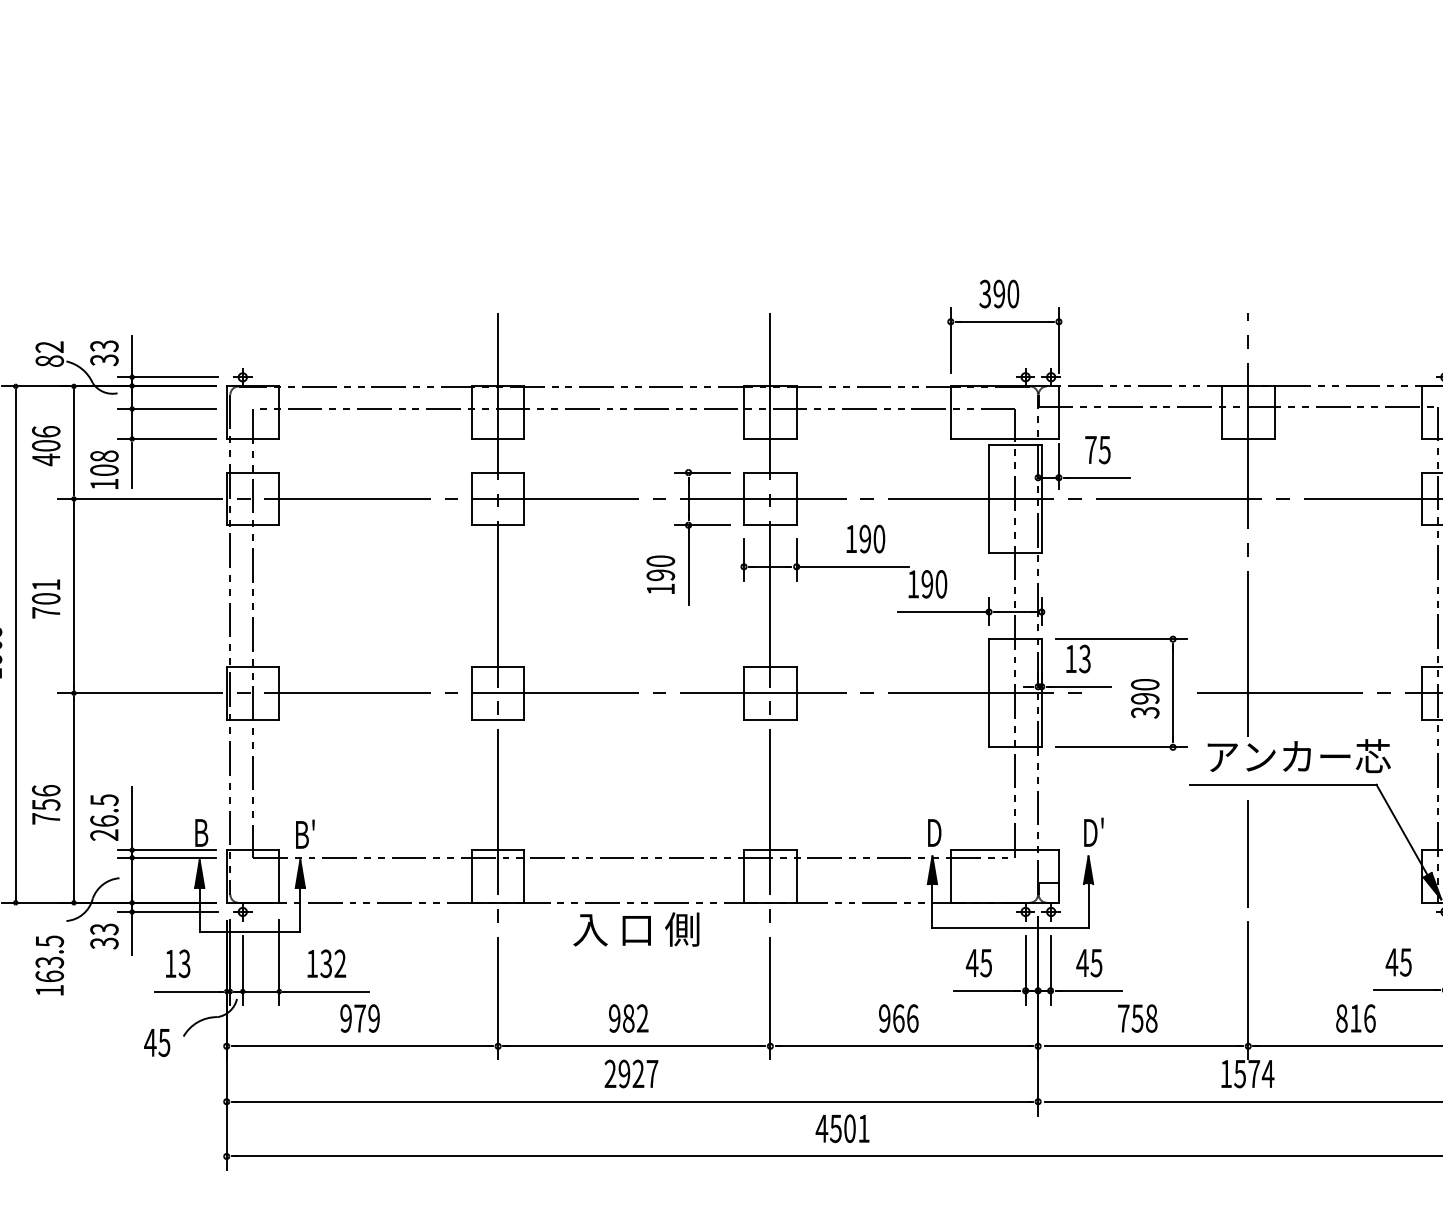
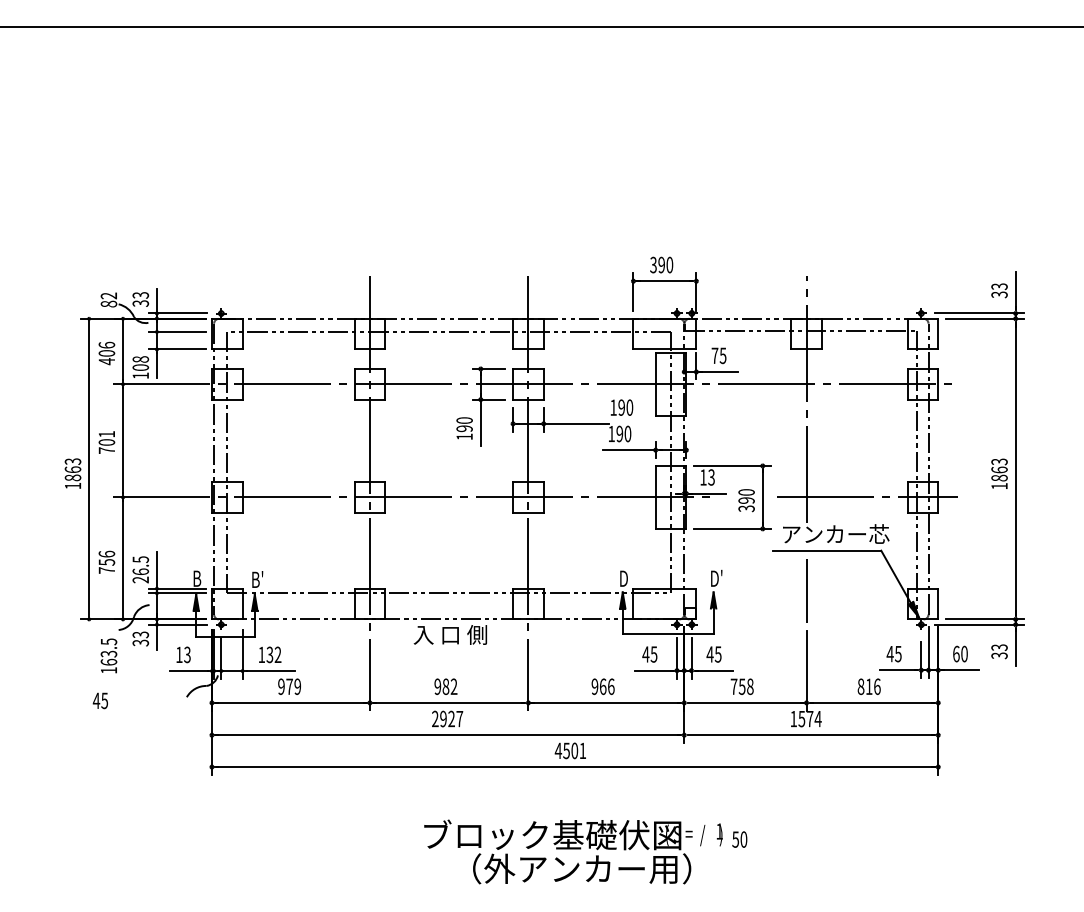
text: (865, 538) -> (621, 407), moved
text: (155, 1042) -> (99, 700), moved

